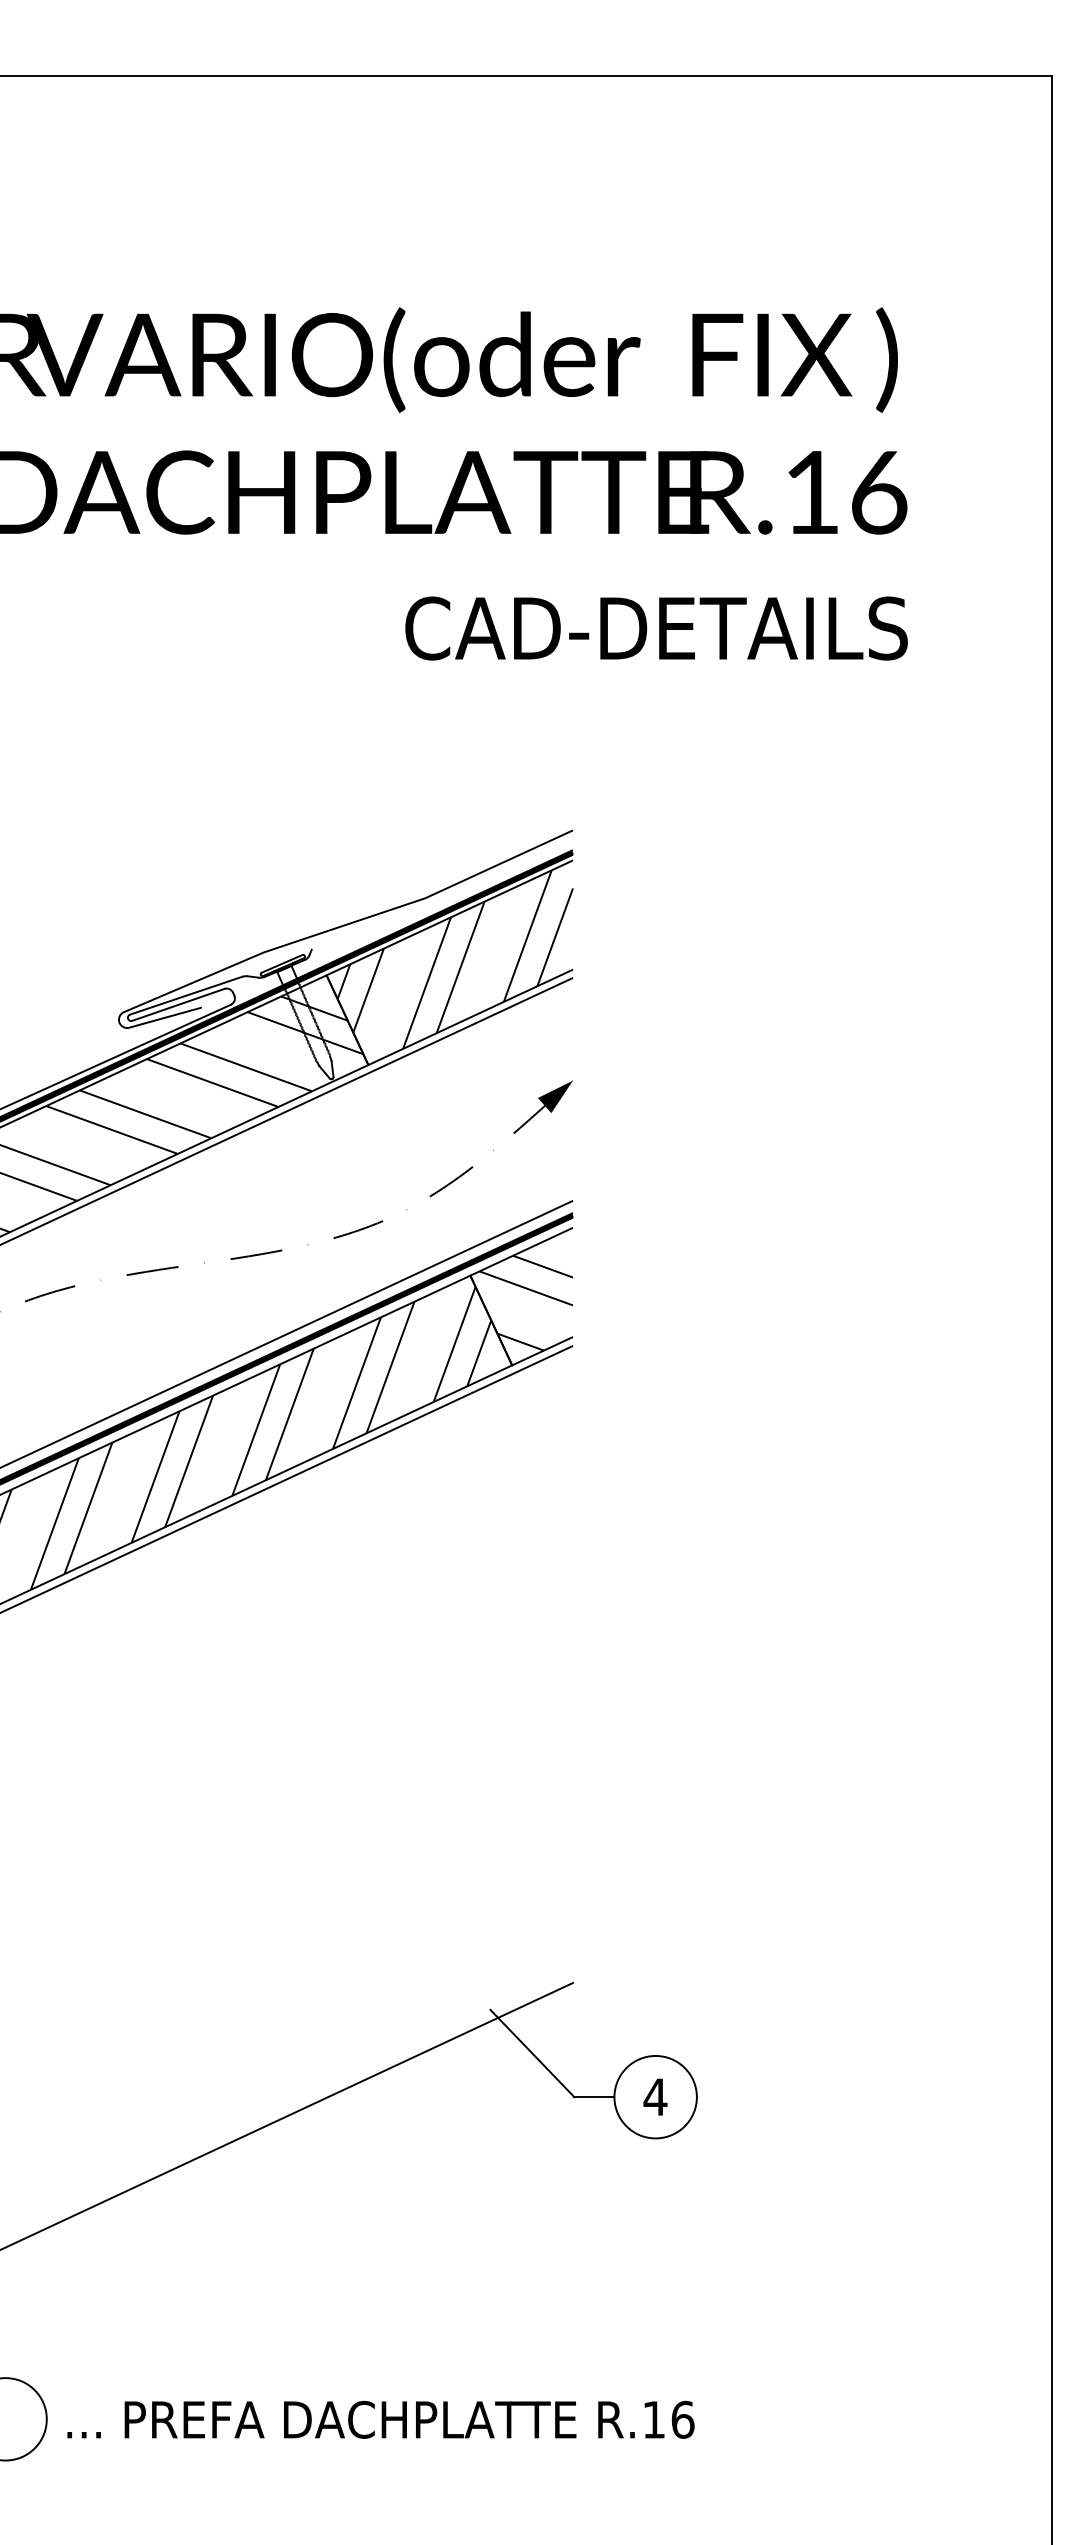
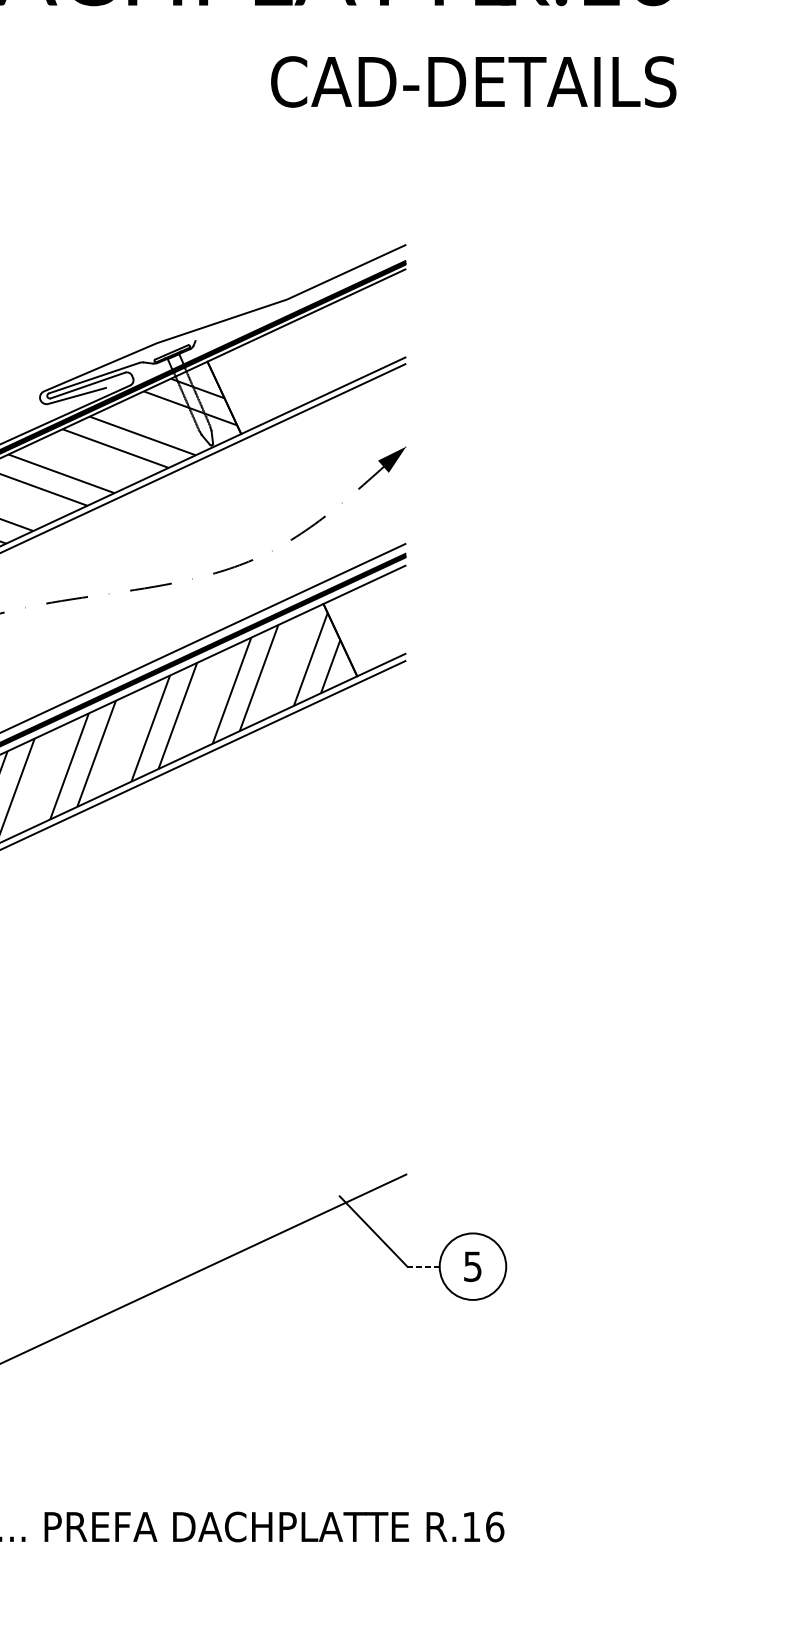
hatch: (455, 959) -> (311, 348), removed
hatch: (526, 1302) -> (368, 625), removed
line: (593, 2097) -> (422, 1266), solid -> dashed
text: (655, 2097) -> (472, 1266), 4 -> 5

